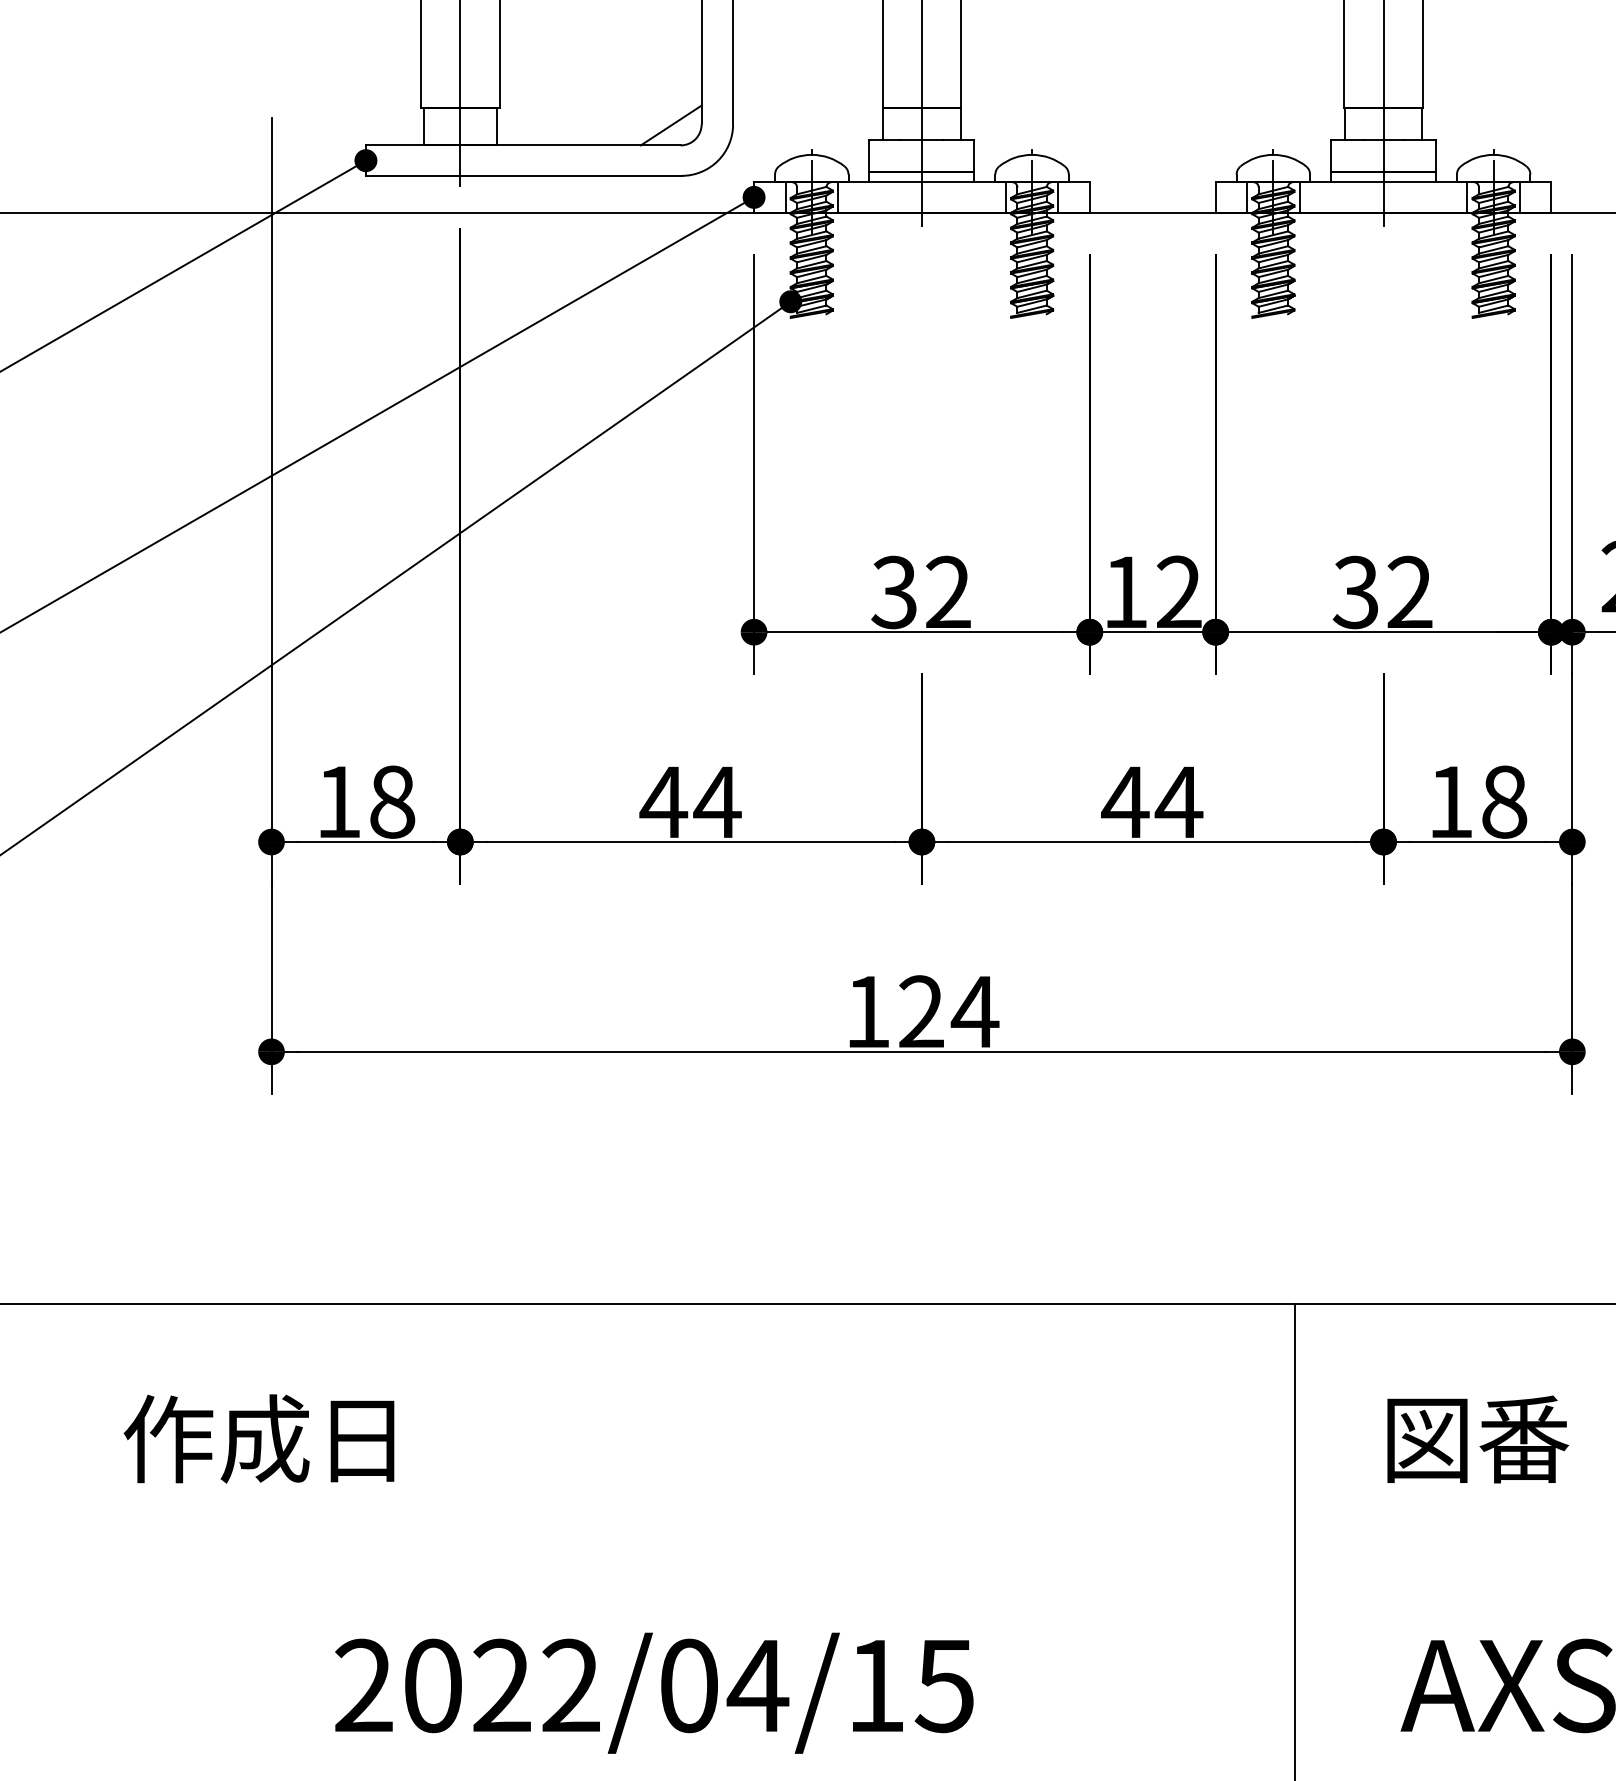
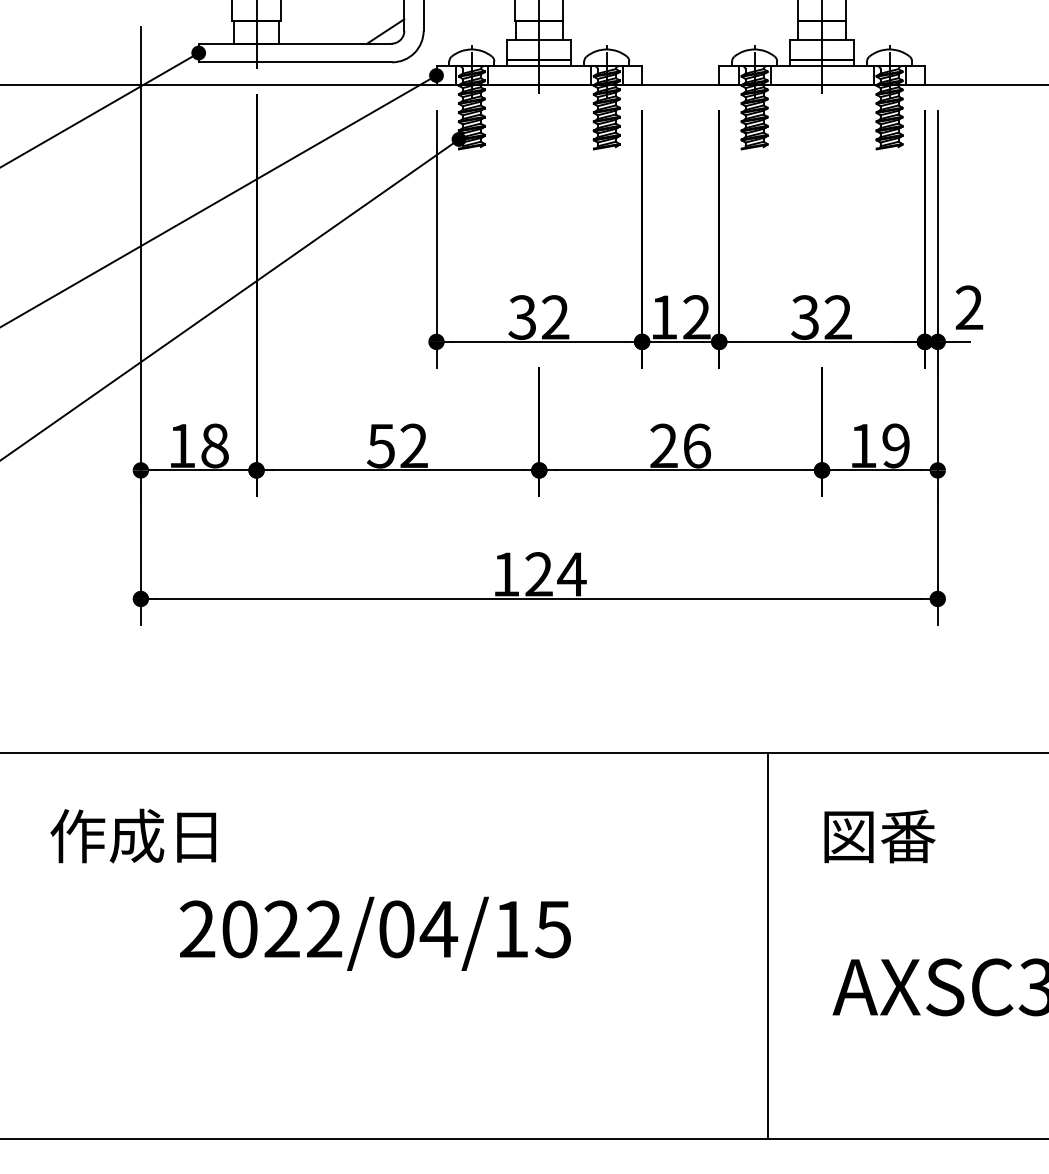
text: (690, 801) -> (397, 445), 44 -> 52
text: (1152, 801) -> (680, 445), 44 -> 26
text: (1504, 801) -> (896, 445), 18 -> 19
text: (654, 1692) -> (375, 933), moved

